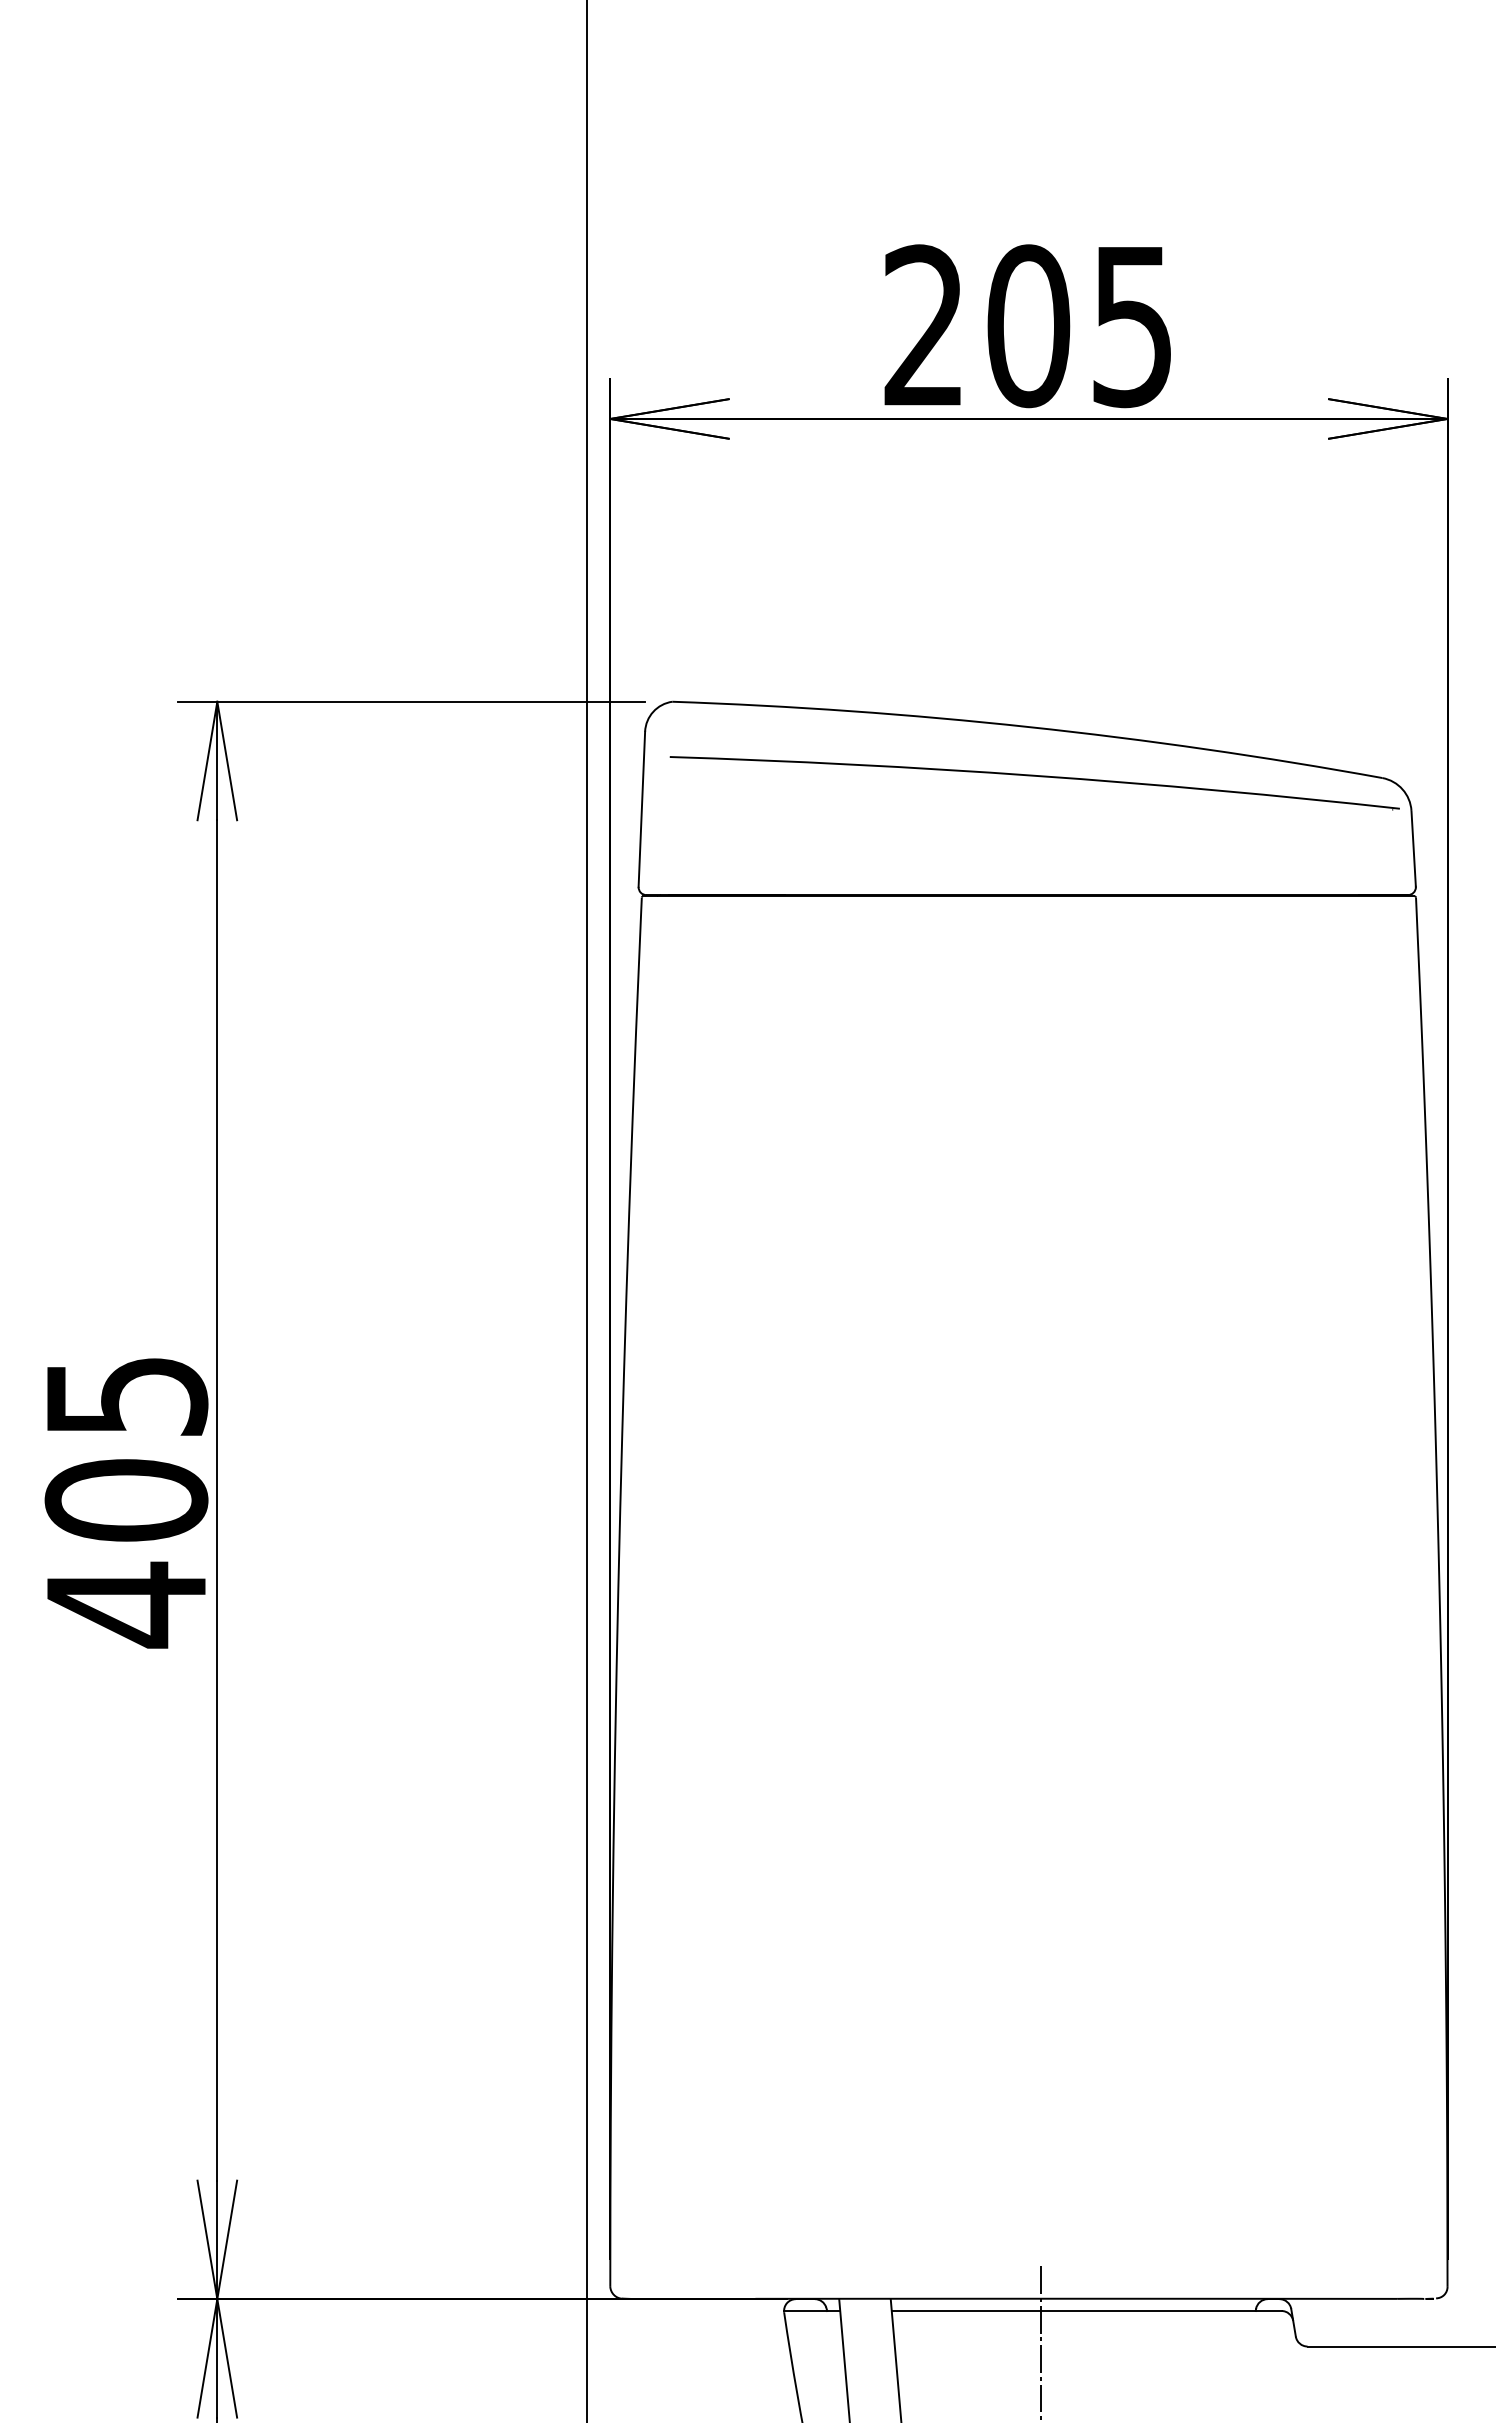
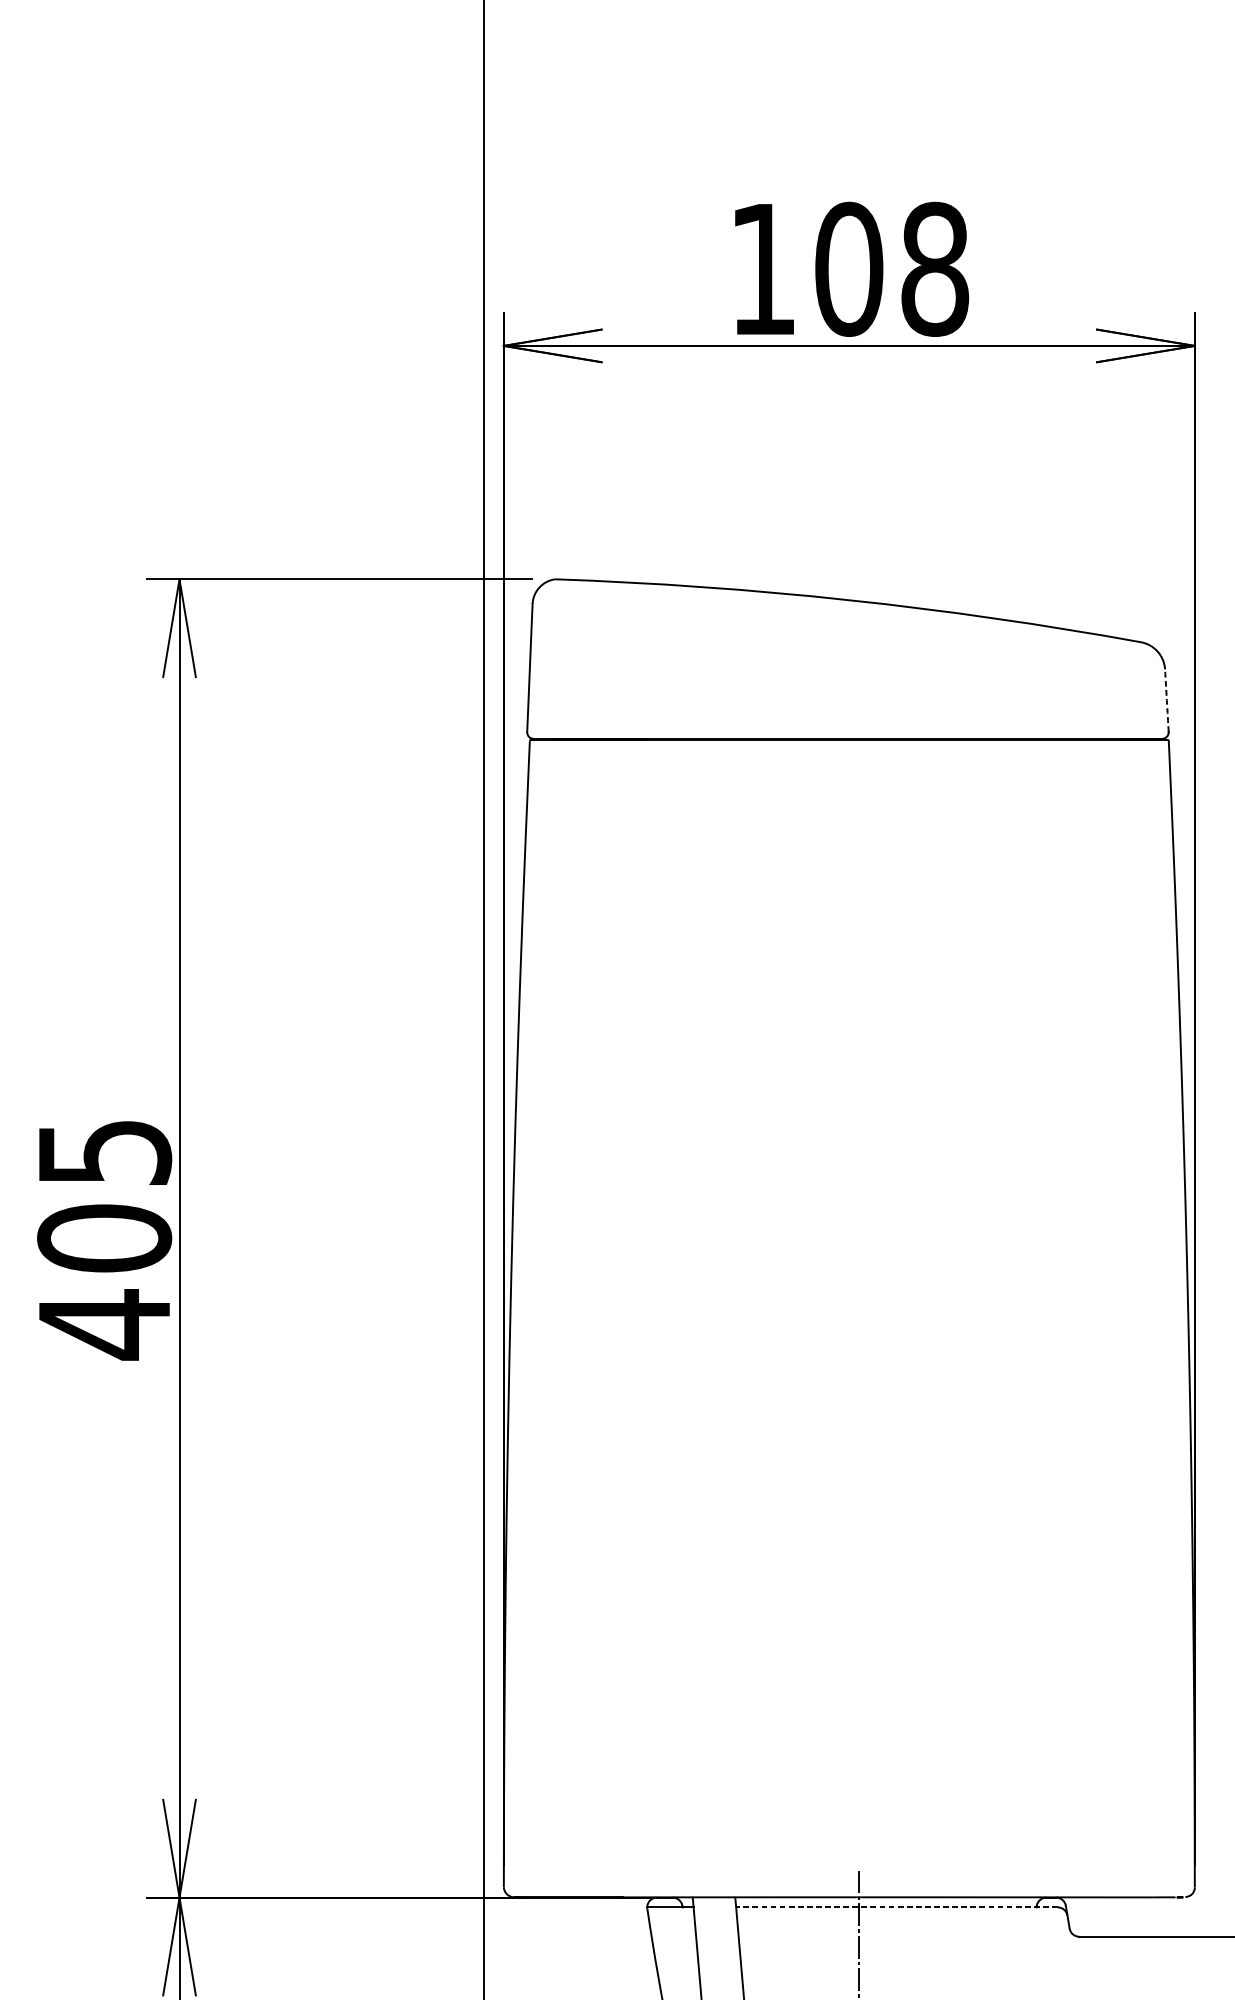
text: (1028, 326) -> (848, 269), 205 -> 108
part: (1034, 776) -> (853, 640), removed
arc: (1413, 848) -> (1166, 700), solid -> dashed
line: (1086, 2310) -> (896, 1907), solid -> dashed

